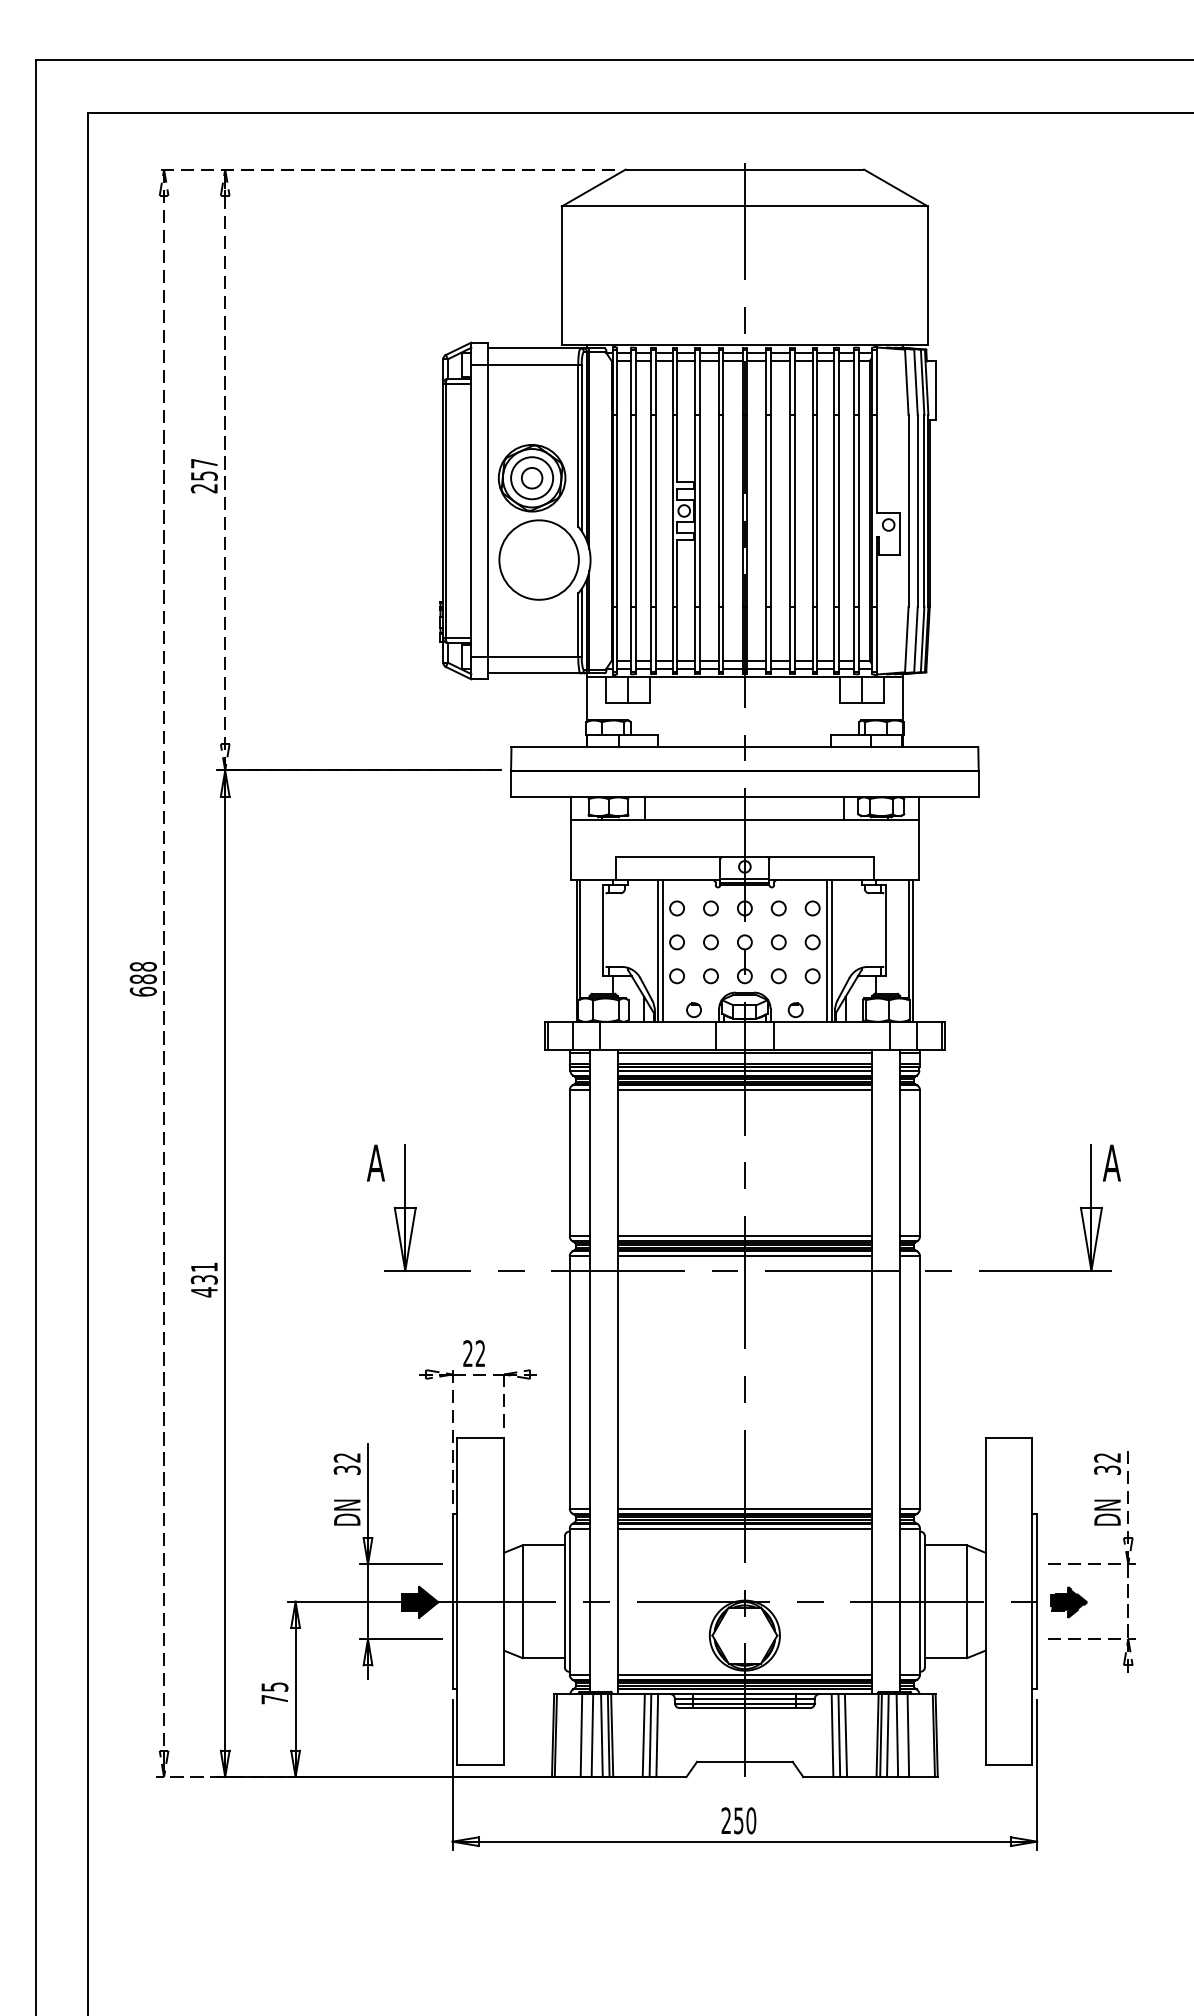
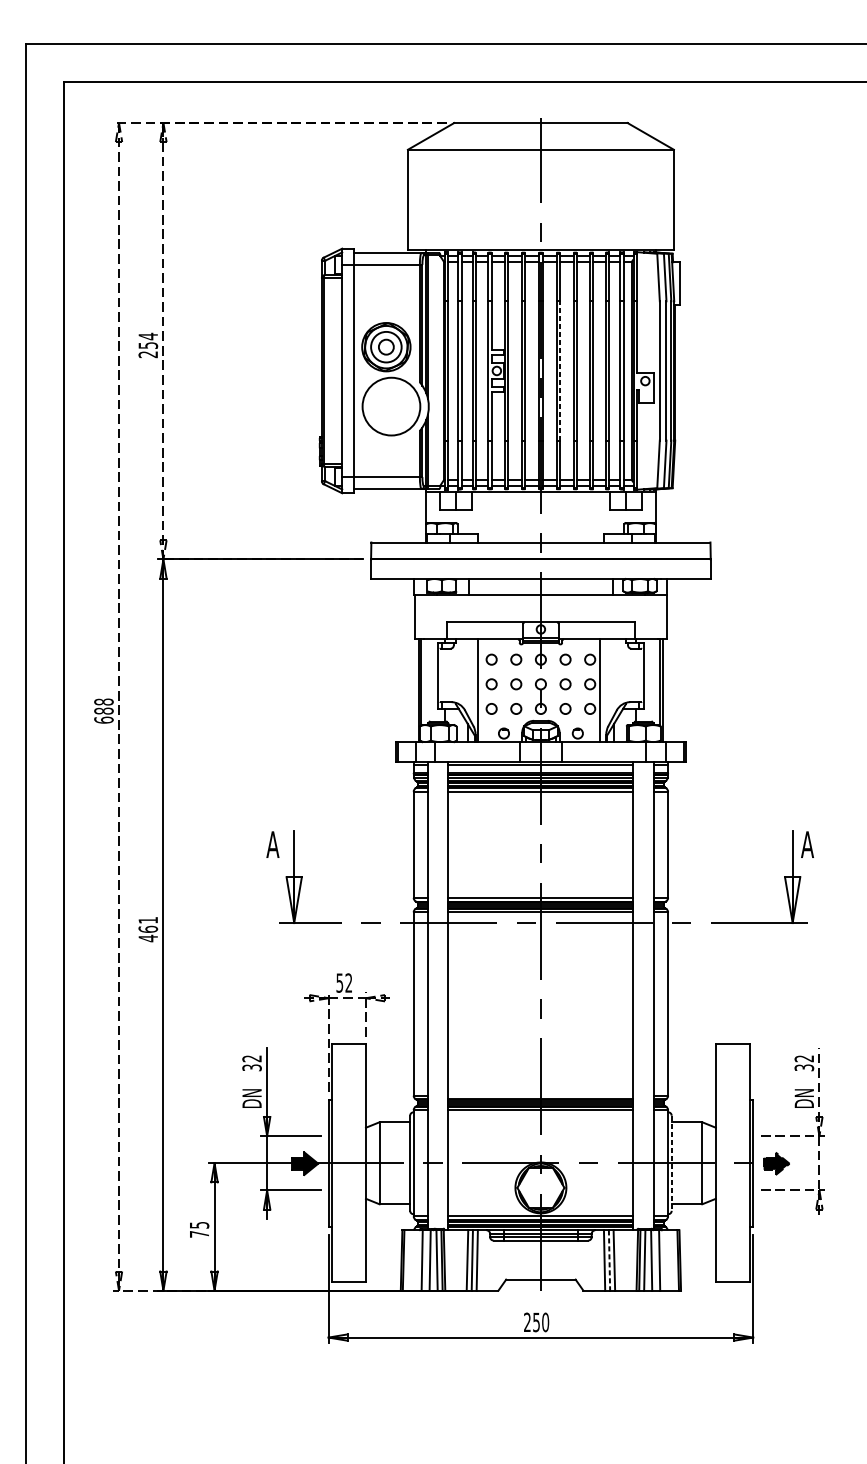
text: (204, 463) -> (148, 336), 257 -> 254
line: (771, 510) -> (560, 370), solid -> dashed
line: (663, 950) -> (481, 690), removed
line: (831, 950) -> (603, 690), removed
text: (203, 1279) -> (147, 929), 431 -> 461
text: (467, 1353) -> (339, 982), 22 -> 52
line: (744, 1508) -> (540, 1095), removed
line: (924, 1602) -> (671, 1163), solid -> dashed
line: (839, 1735) -> (609, 1260), solid -> dashed

